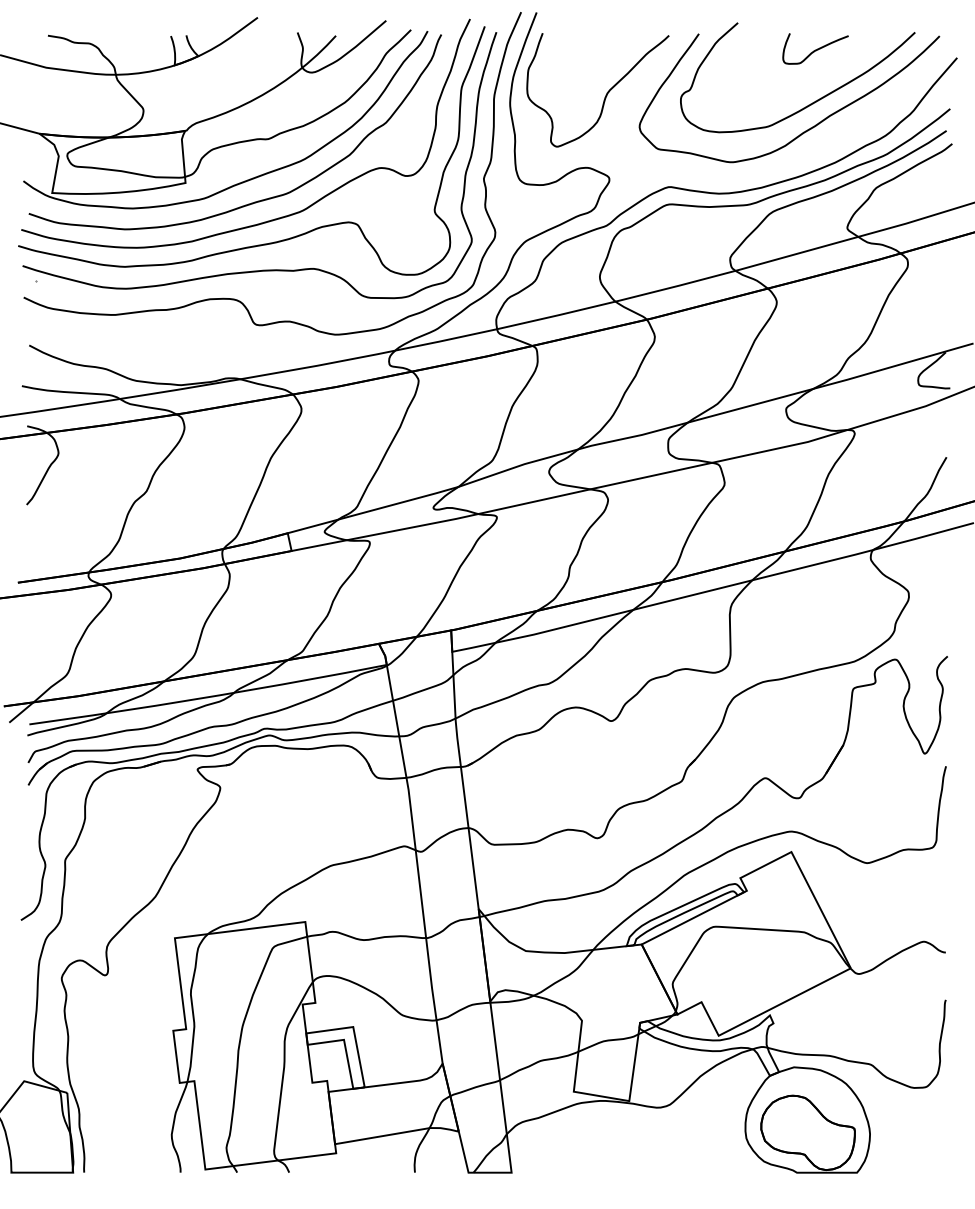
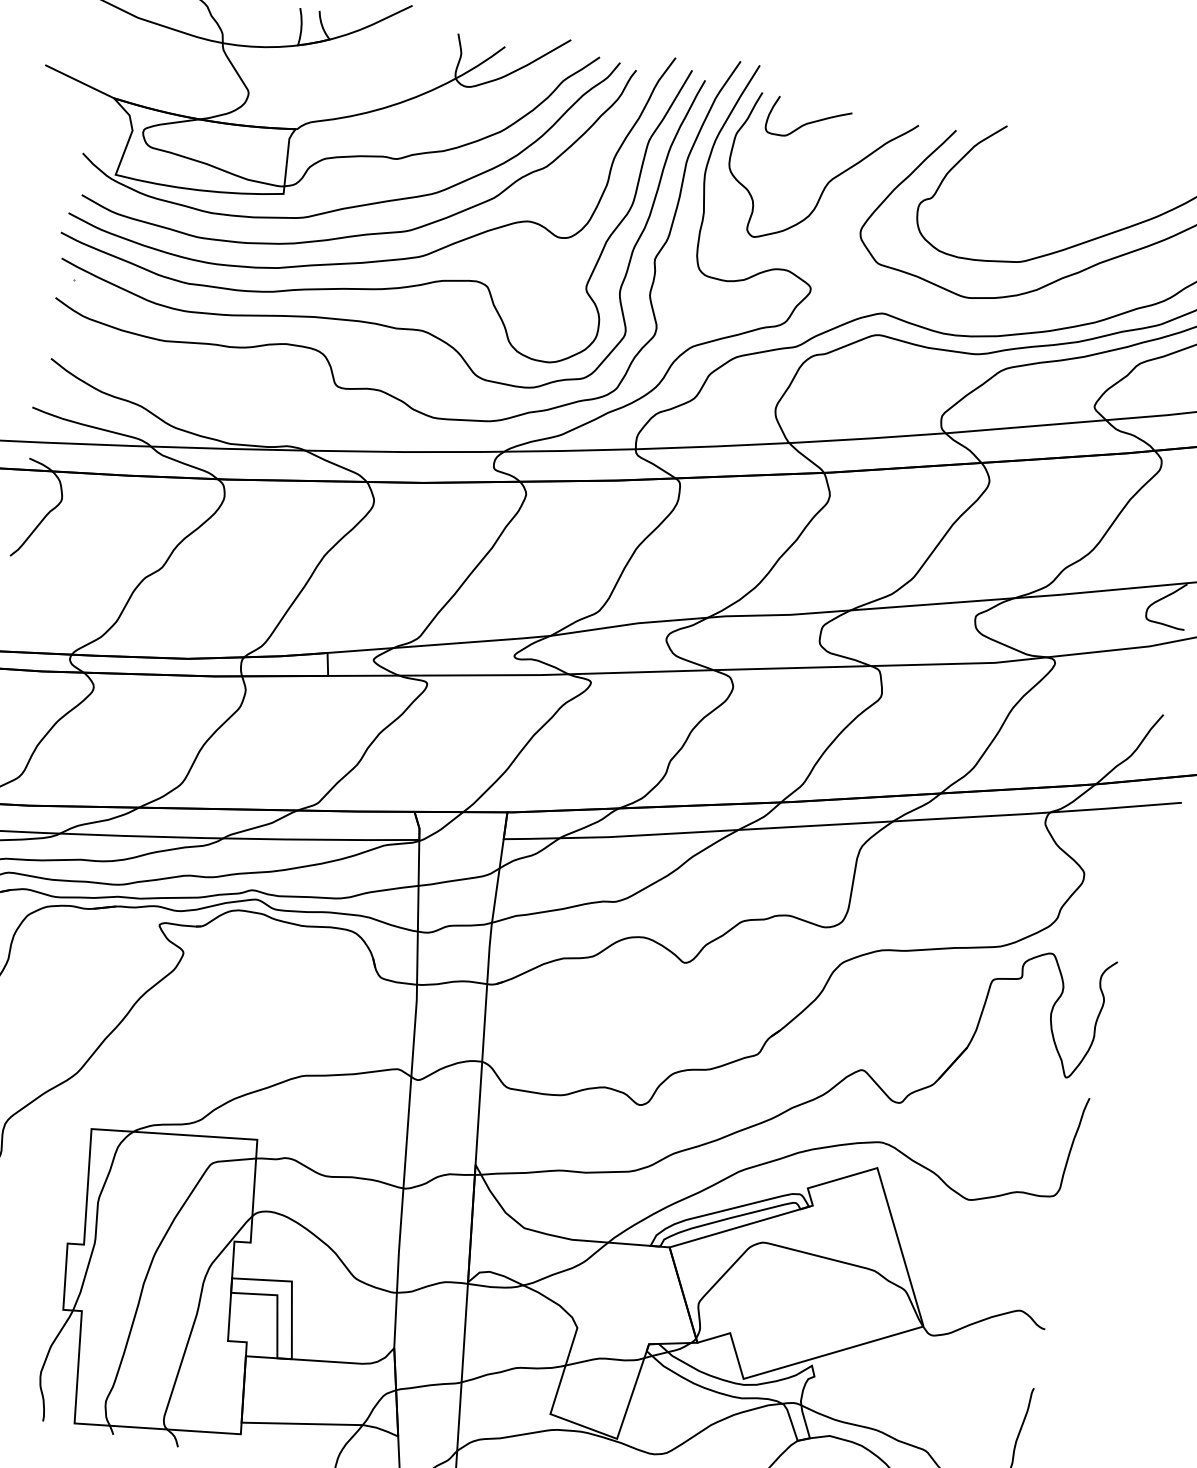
curve: (815, 49) -> (808, 122), moved

